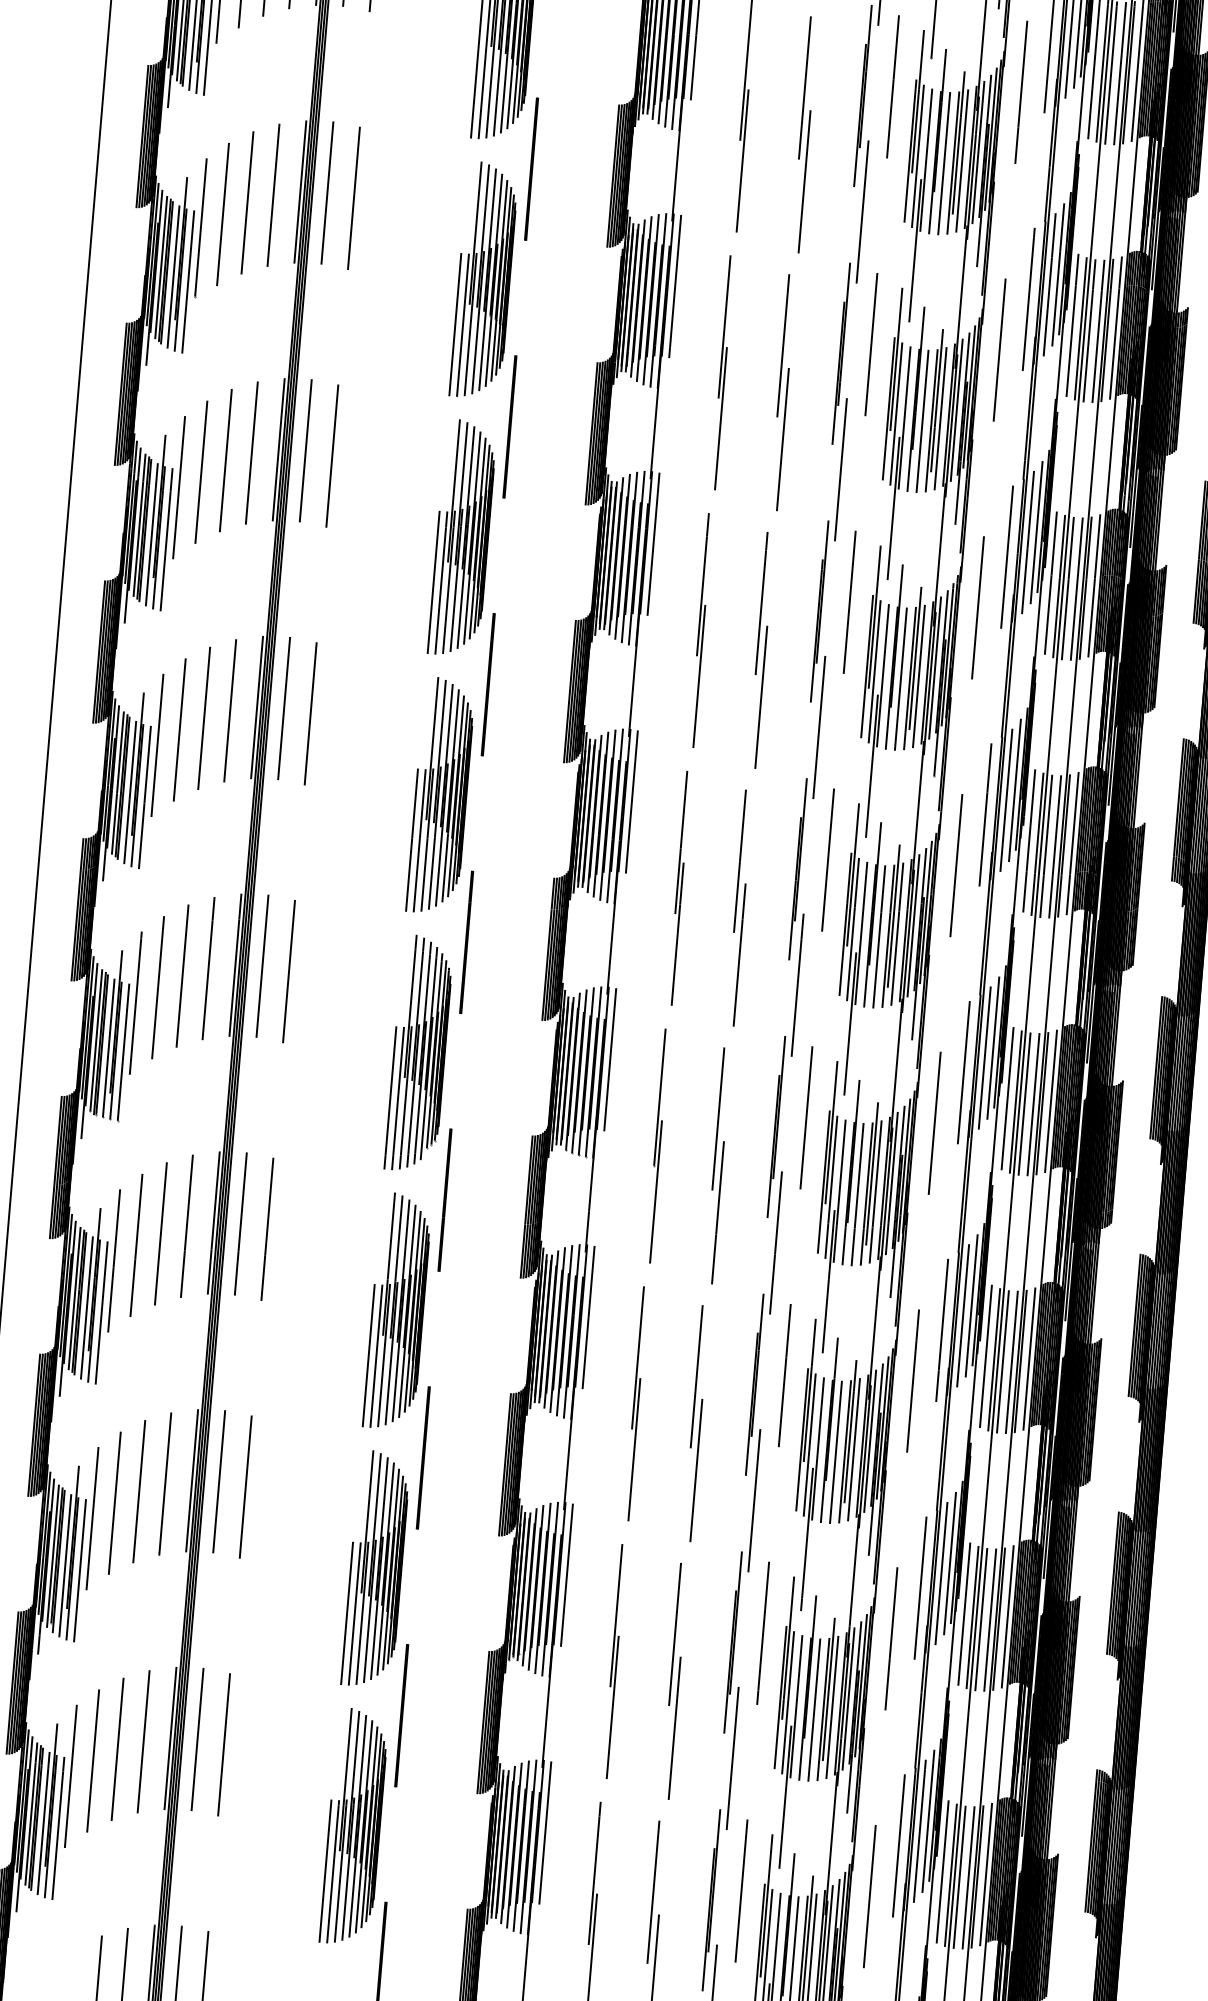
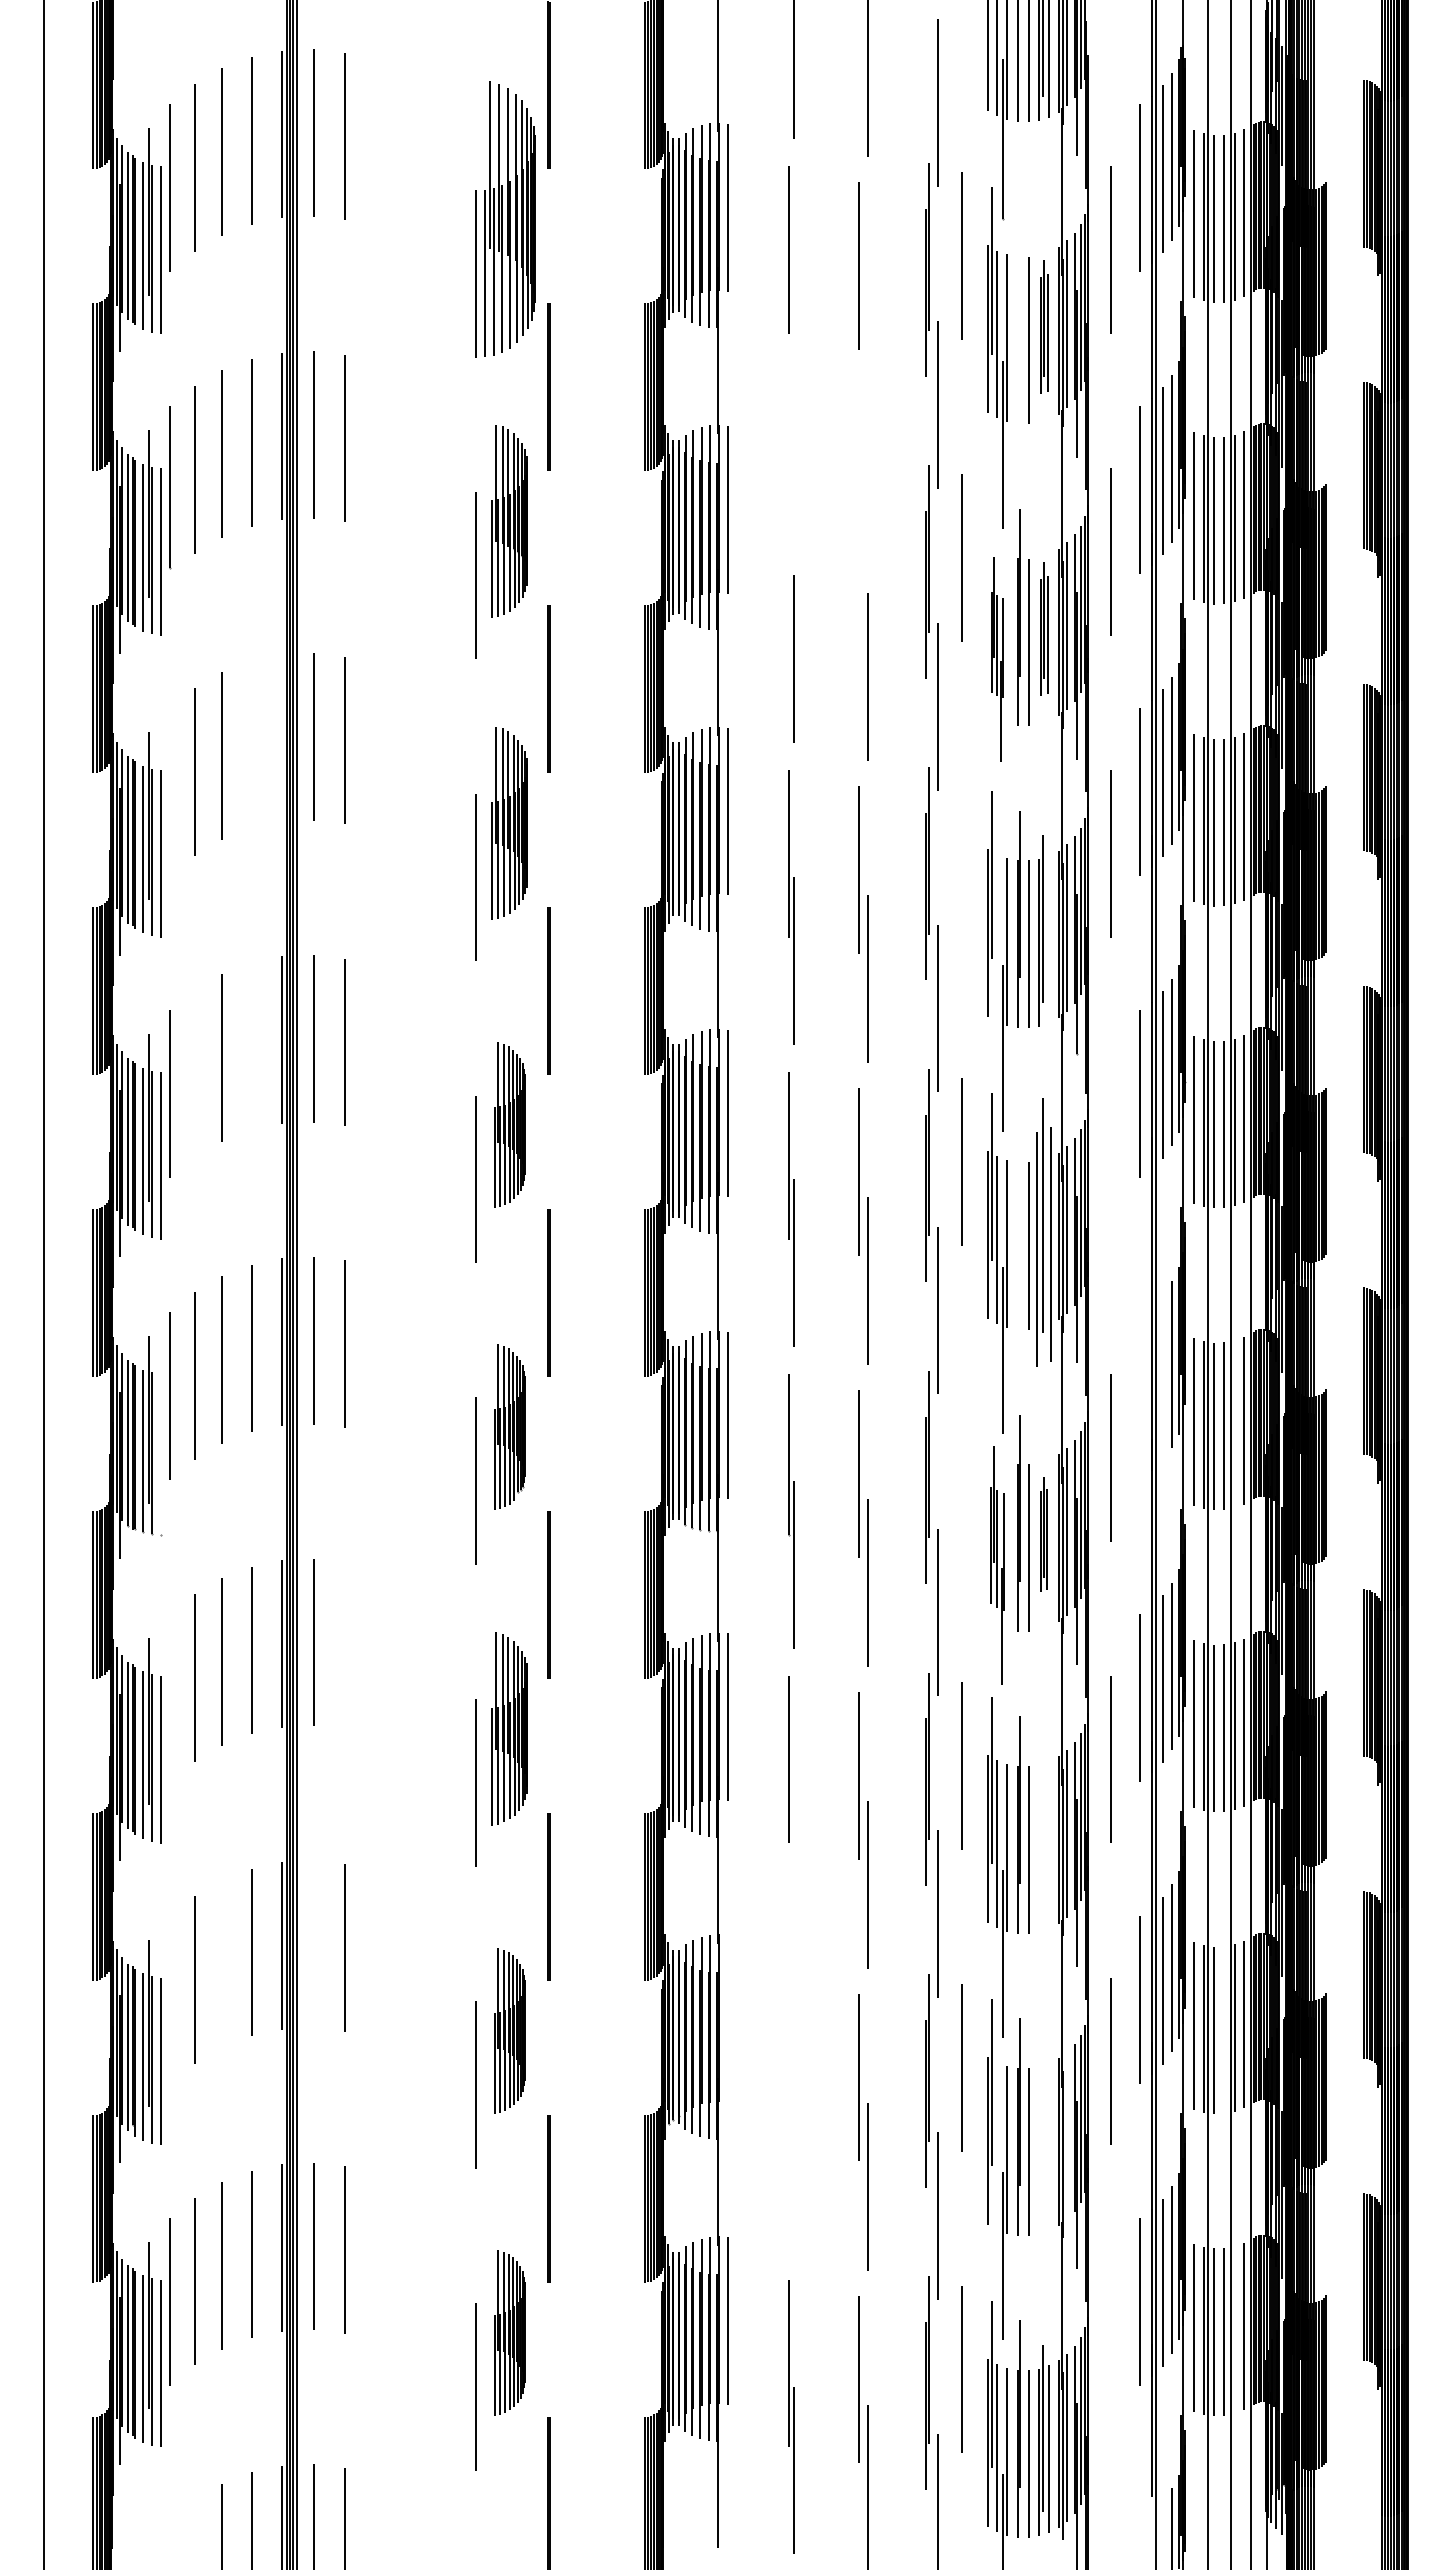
line: (937, 141) -> (1018, 315), removed
part: (957, 152) -> (1043, 326), size x0.7
line: (742, 160) -> (793, 356), removed
line: (804, 181) -> (867, 375), removed
part: (488, 280) -> (509, 520), size x0.7
line: (724, 326) -> (789, 551), removed
line: (782, 345) -> (858, 567), removed
part: (936, 410) -> (1043, 628), size x0.7
part: (894, 433) -> (997, 659), size x0.6
line: (278, 449) -> (282, 738), removed
line: (251, 452) -> (251, 744), removed
line: (178, 487) -> (169, 791), removed
part: (466, 537) -> (509, 822), size x0.7
line: (849, 601) -> (961, 859), removed
line: (874, 671) -> (997, 938), removed
line: (919, 676) -> (1049, 939), removed
line: (230, 710) -> (251, 1046), removed
line: (179, 729) -> (194, 1073), removed
part: (444, 795) -> (509, 1124), size x0.6
line: (955, 865) -> (1110, 1155), removed
line: (872, 915) -> (1018, 1221), removed
part: (892, 926) -> (1043, 1232), size x1.4
line: (123, 1051) -> (160, 1453), removed
part: (423, 1053) -> (509, 1426), size x0.6
line: (985, 1057) -> (1163, 1376), removed
line: (964, 1072) -> (1140, 1395), removed
line: (1042, 1103) -> (1234, 1424), removed
line: (806, 1117) -> (961, 1463), removed
part: (871, 1184) -> (1043, 1534), size x0.6
part: (829, 1207) -> (997, 1565), size x0.7
line: (266, 1228) -> (344, 1645), removed
line: (113, 1260) -> (169, 1697), removed
part: (401, 1311) -> (509, 1728), size x0.7
part: (849, 1441) -> (1043, 1836), removed
line: (634, 1449) -> (793, 1866), removed
line: (218, 1481) -> (313, 1944), removed
line: (139, 1491) -> (222, 1963), removed
line: (92, 1518) -> (170, 1999), removed
part: (379, 1569) -> (509, 2030), size x0.6
line: (566, 1574) -> (727, 2018), removed
line: (990, 1620) -> (1224, 2030), removed
part: (614, 1661) -> (791, 2114), removed
line: (848, 1698) -> (1067, 2135), removed
part: (828, 1699) -> (1043, 2138), removed
line: (788, 1702) -> (997, 2145), removed
part: (358, 1827) -> (509, 2332), size x0.6
line: (977, 1876) -> (1234, 2329), removed
line: (869, 1896) -> (1111, 2363), removed

